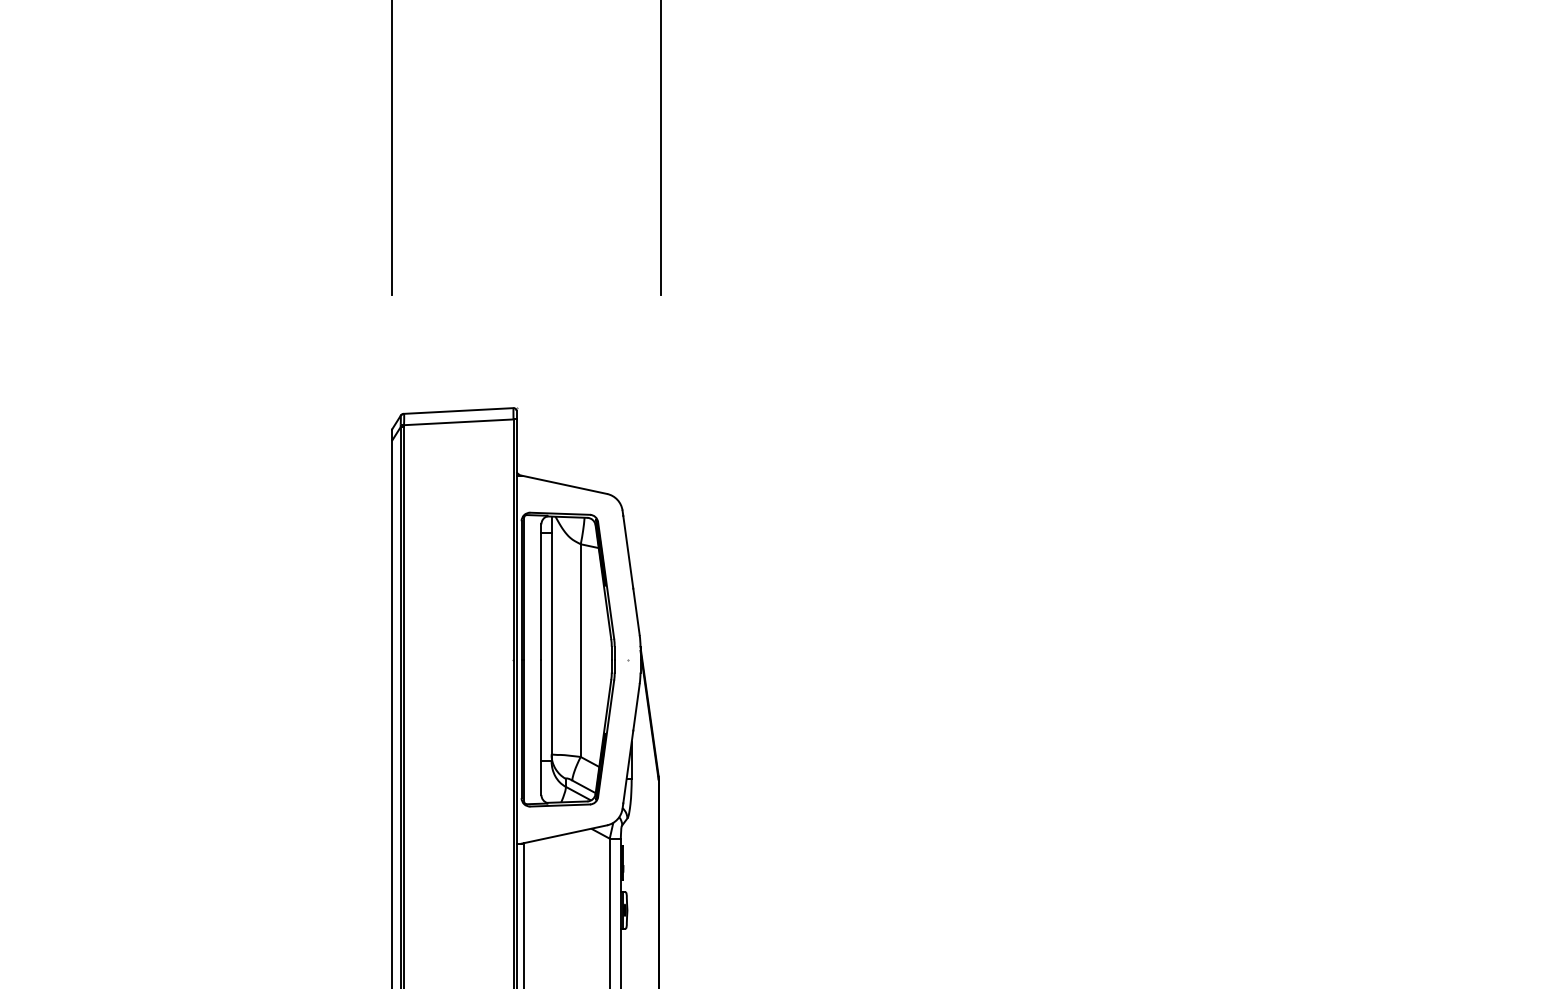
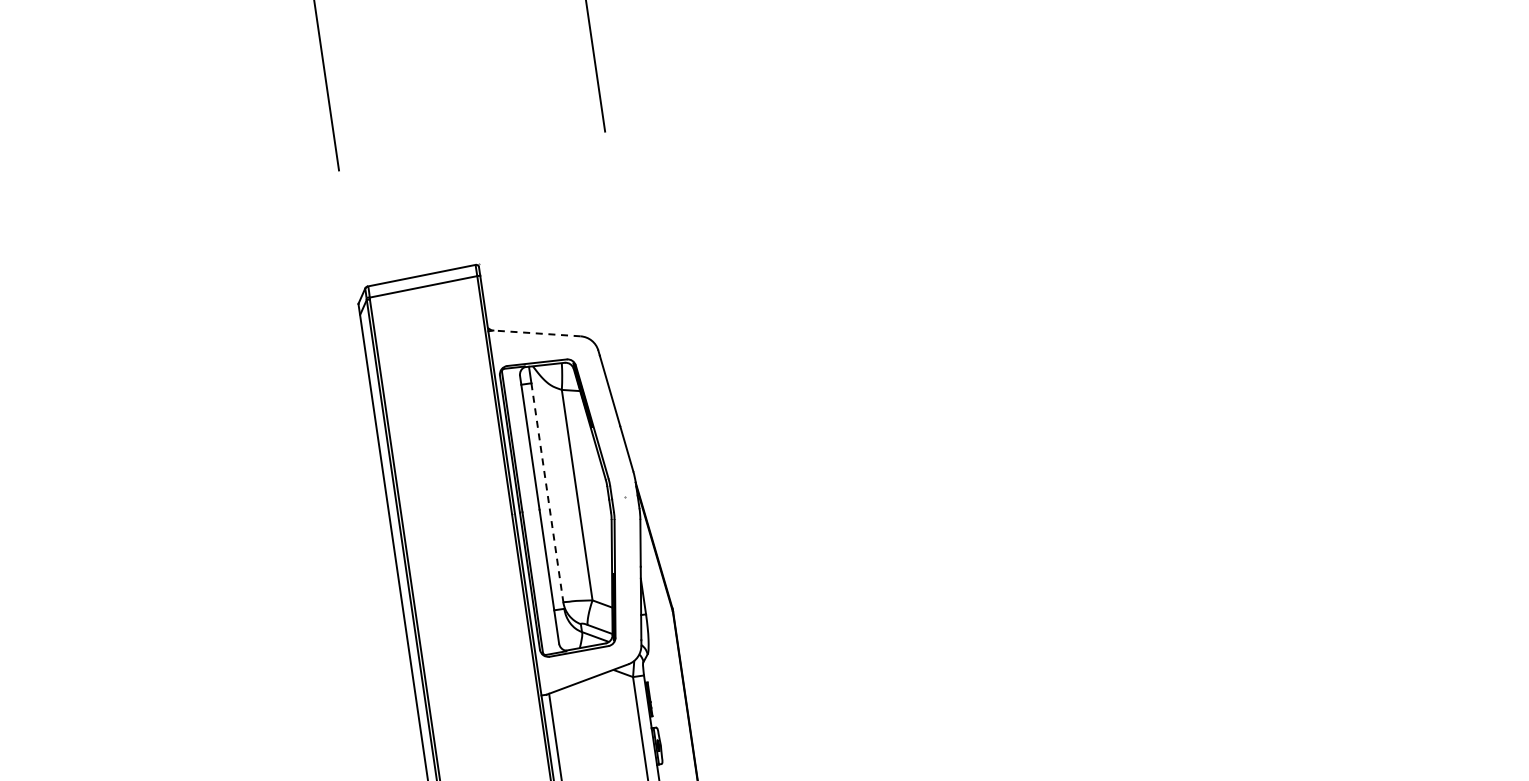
line: (564, 484) -> (537, 333), solid -> dashed
line: (551, 647) -> (547, 496), solid -> dashed

